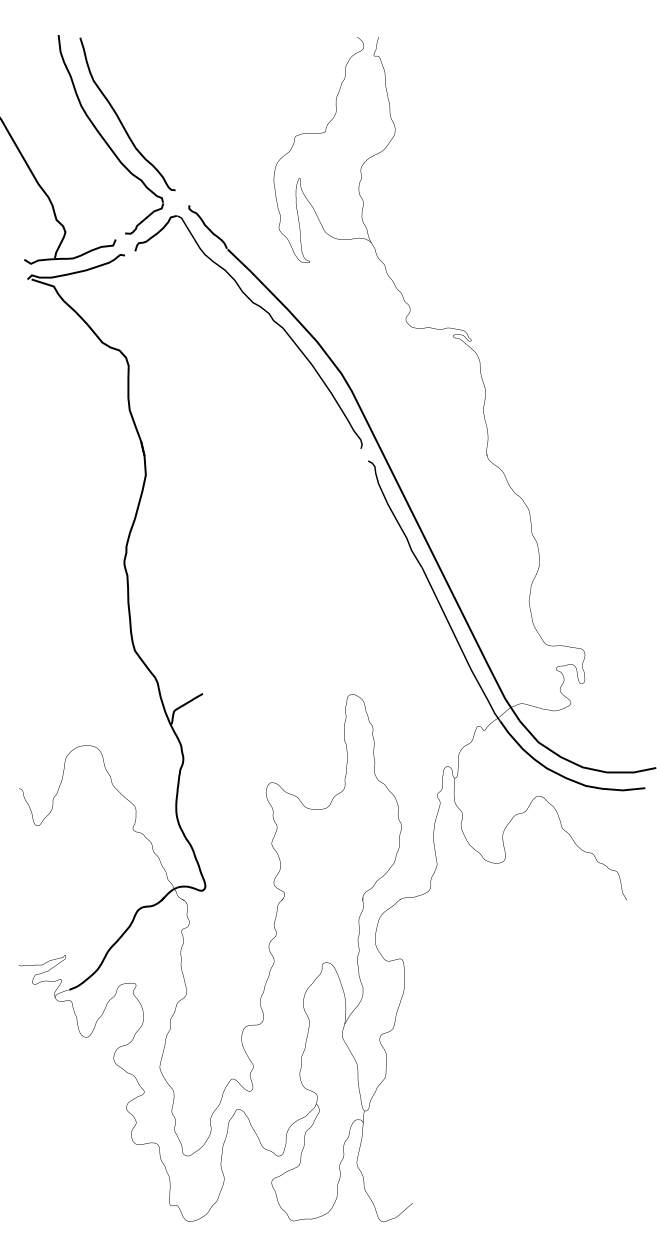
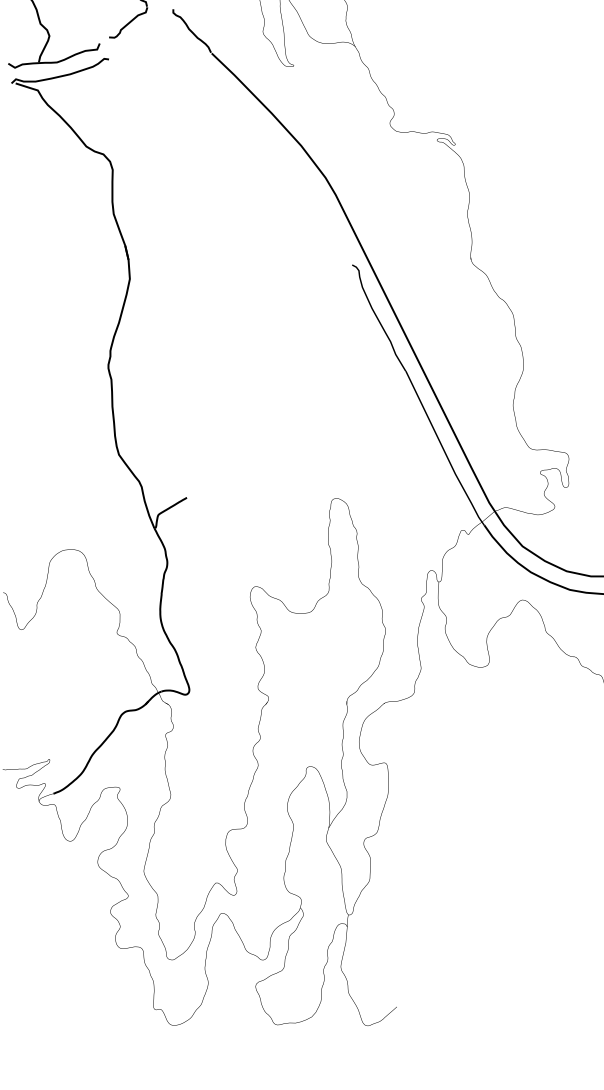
part: (263, 310) -> (247, 114), removed

